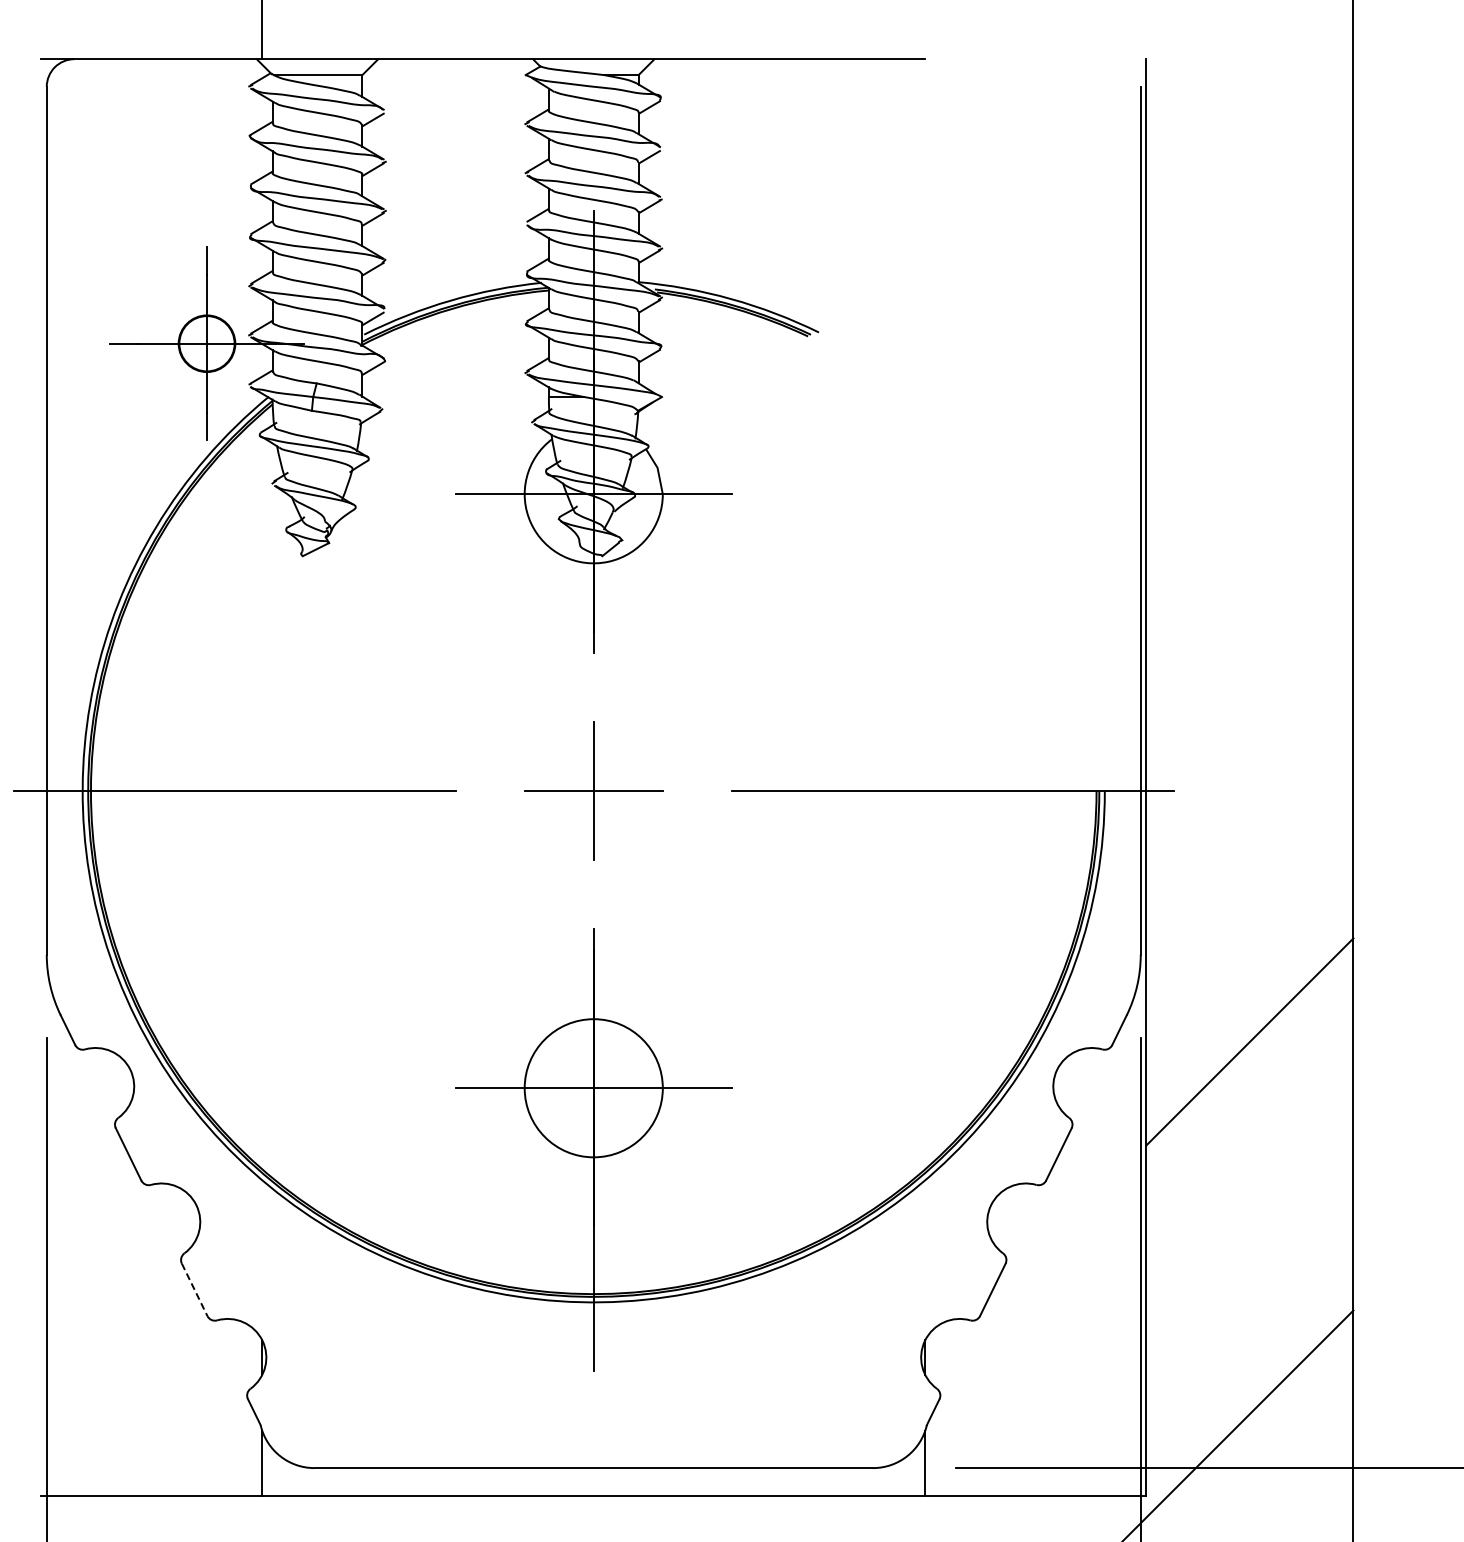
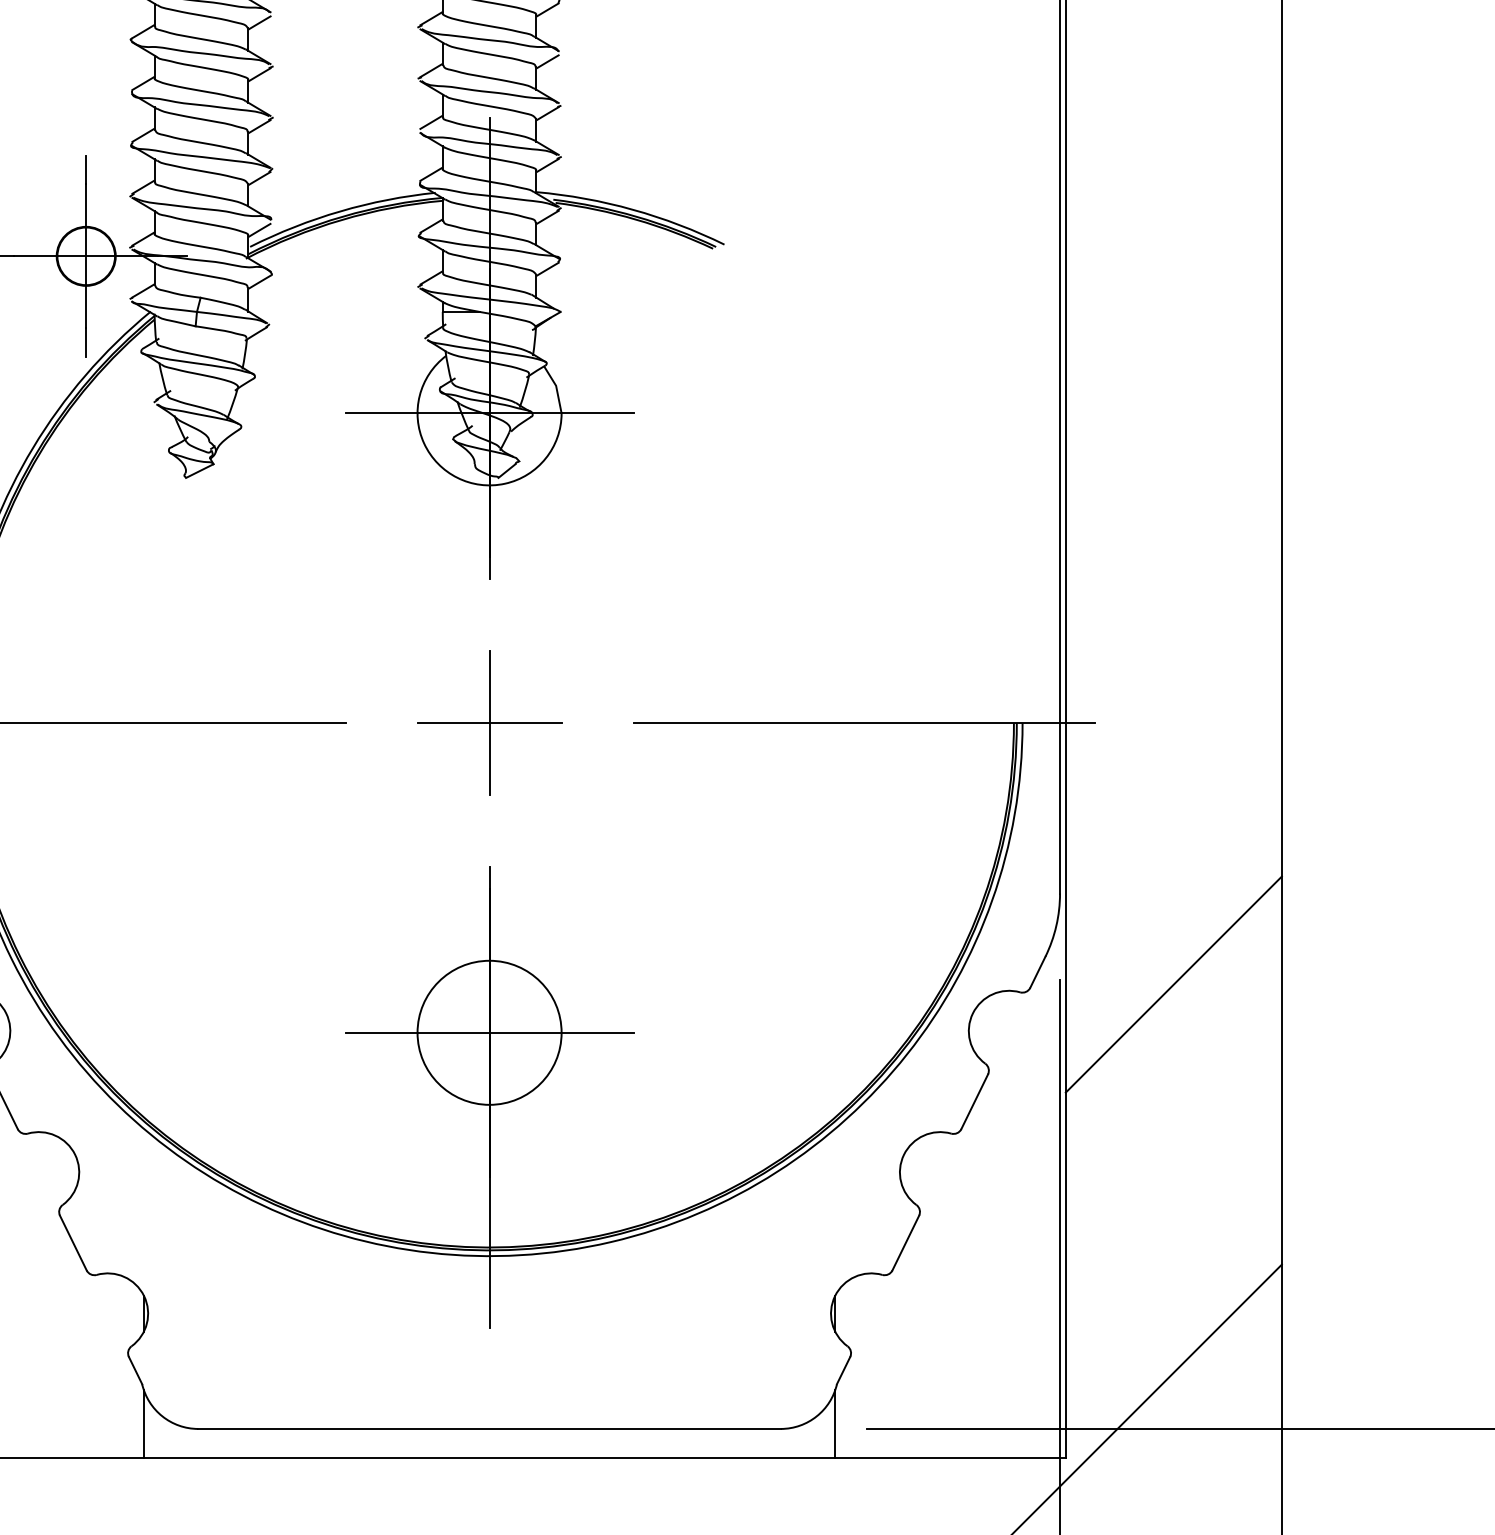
line: (194, 1290) -> (73, 1243), dashed -> solid

